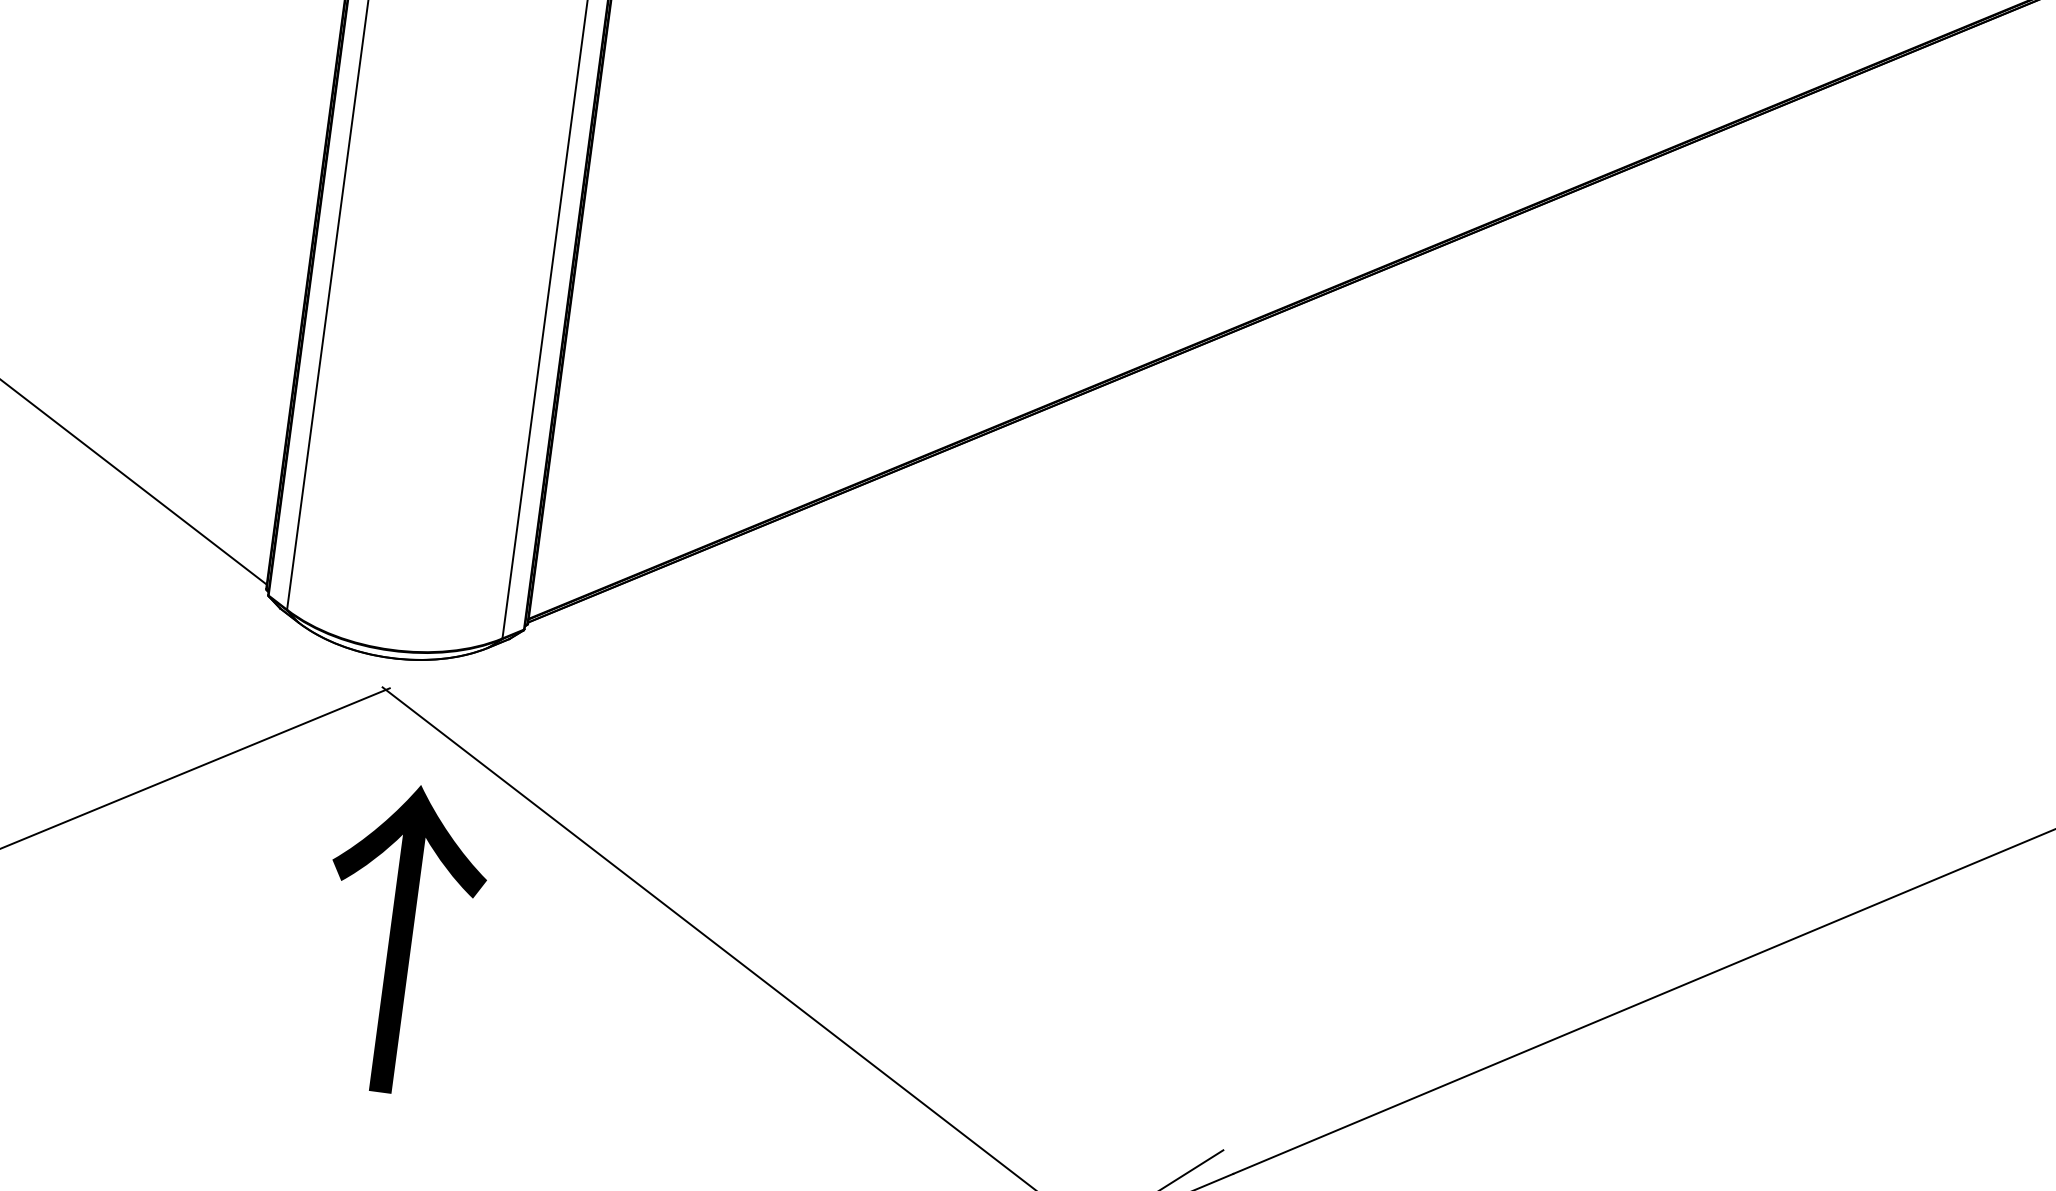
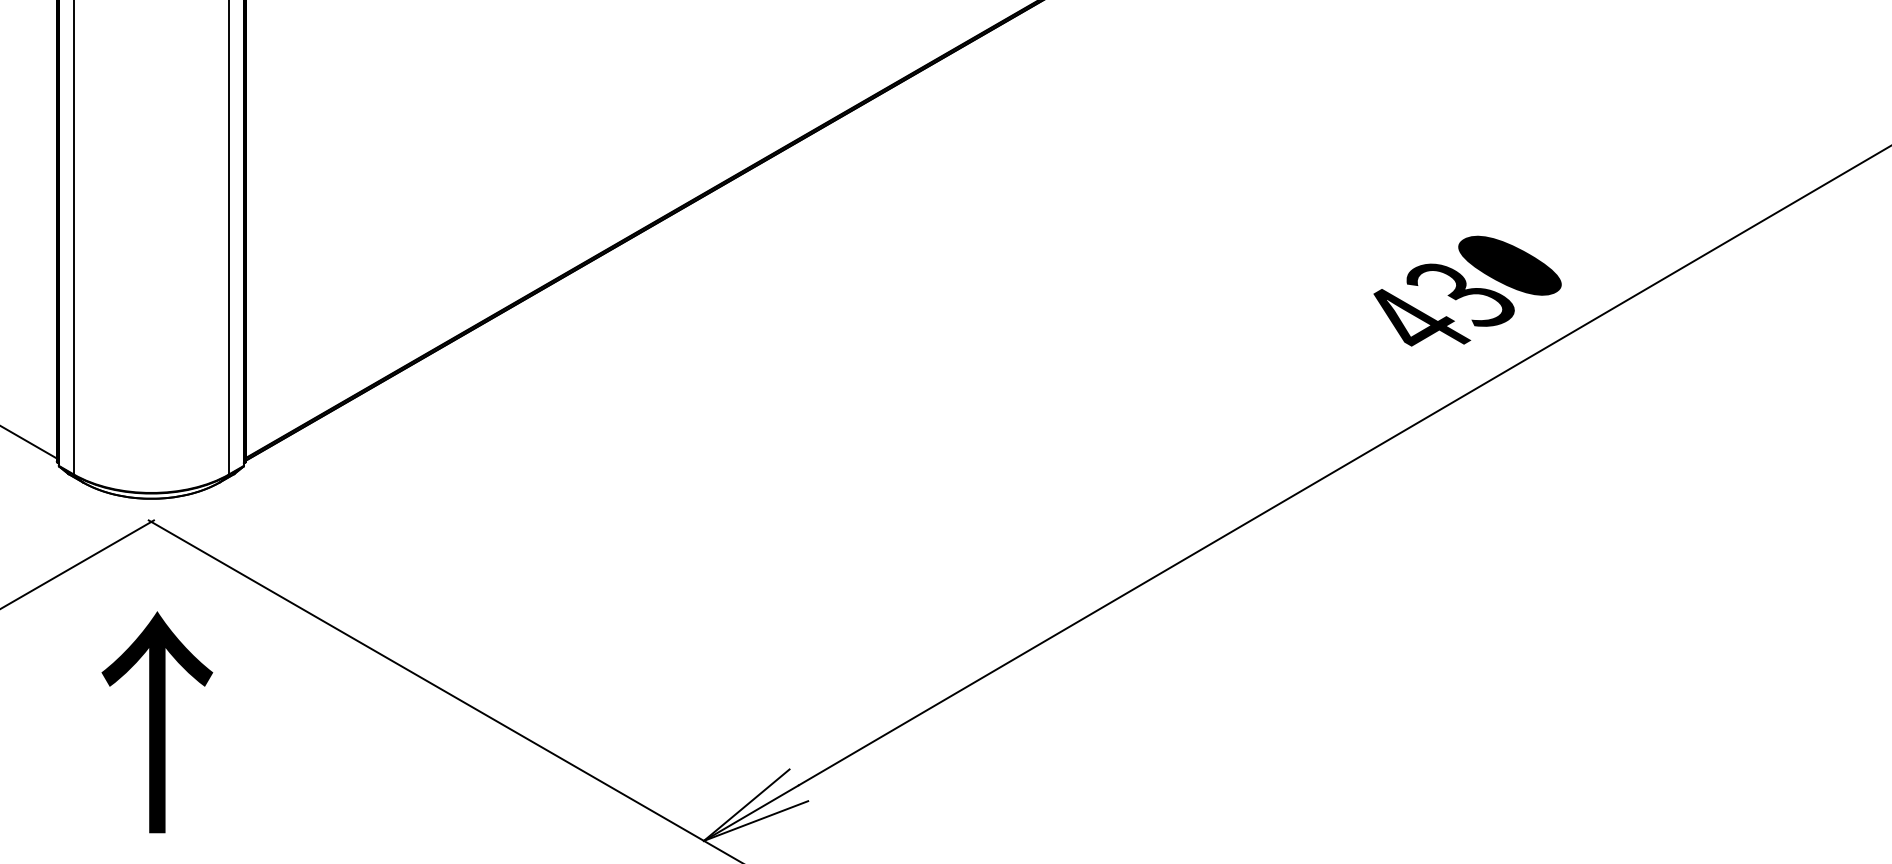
text: (400, 939) -> (157, 722), moved

